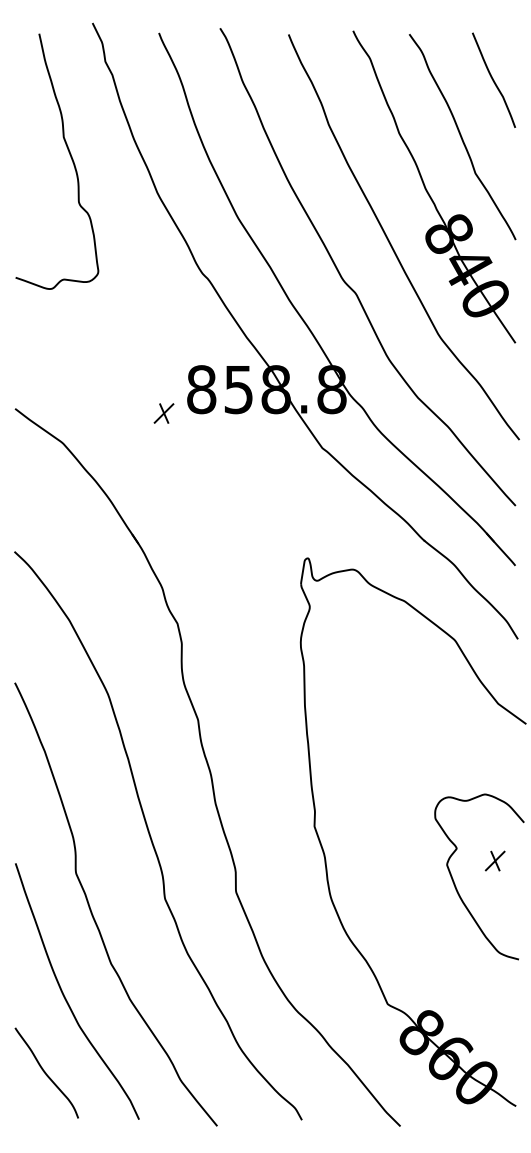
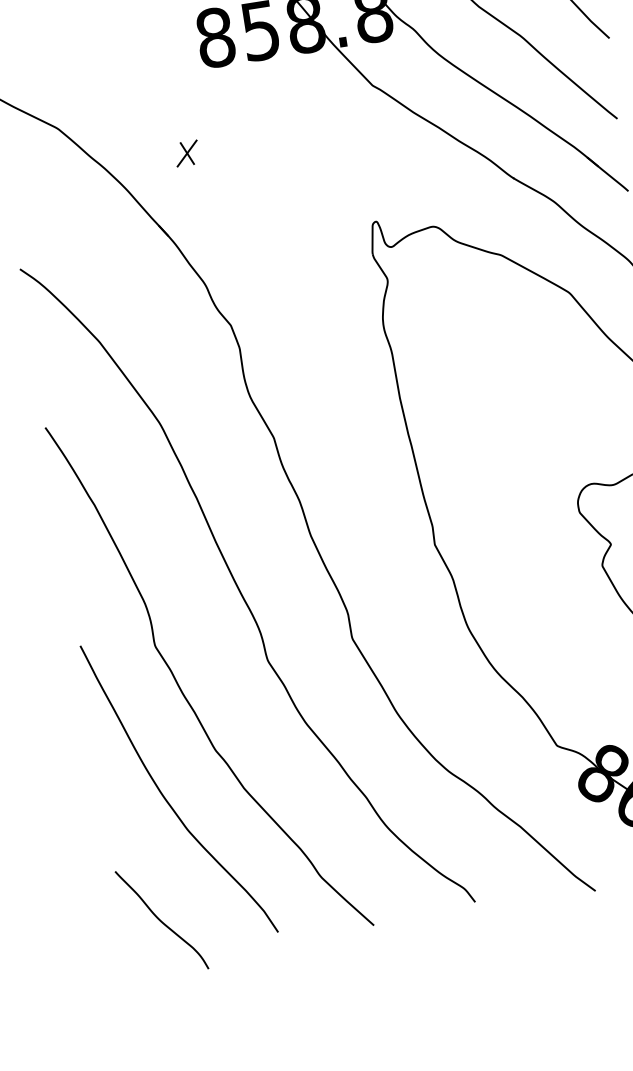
part: (163, 413) -> (186, 153), moved
curve: (46, 1072) -> (161, 919), moved

